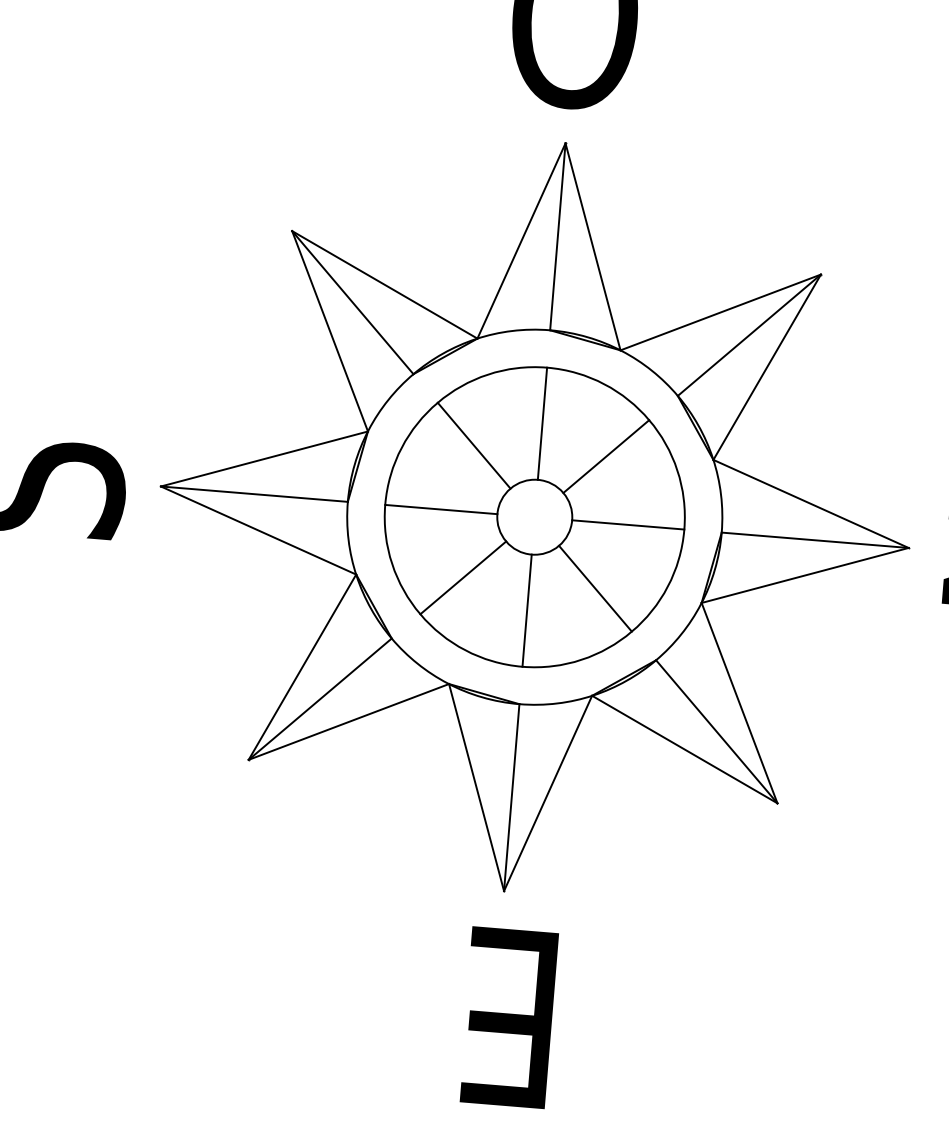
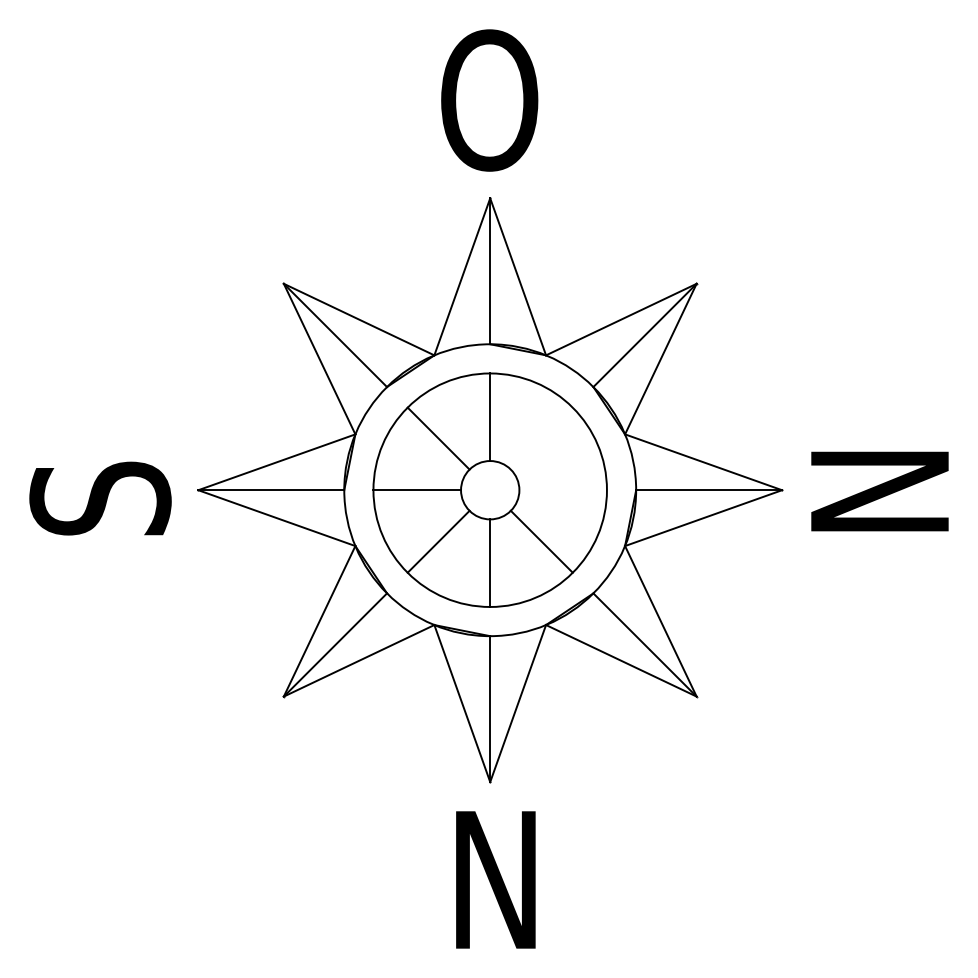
line: (605, 456) -> (541, 438), removed
line: (627, 525) -> (562, 490), removed
text: (500, 1016) -> (495, 879), E -> N

